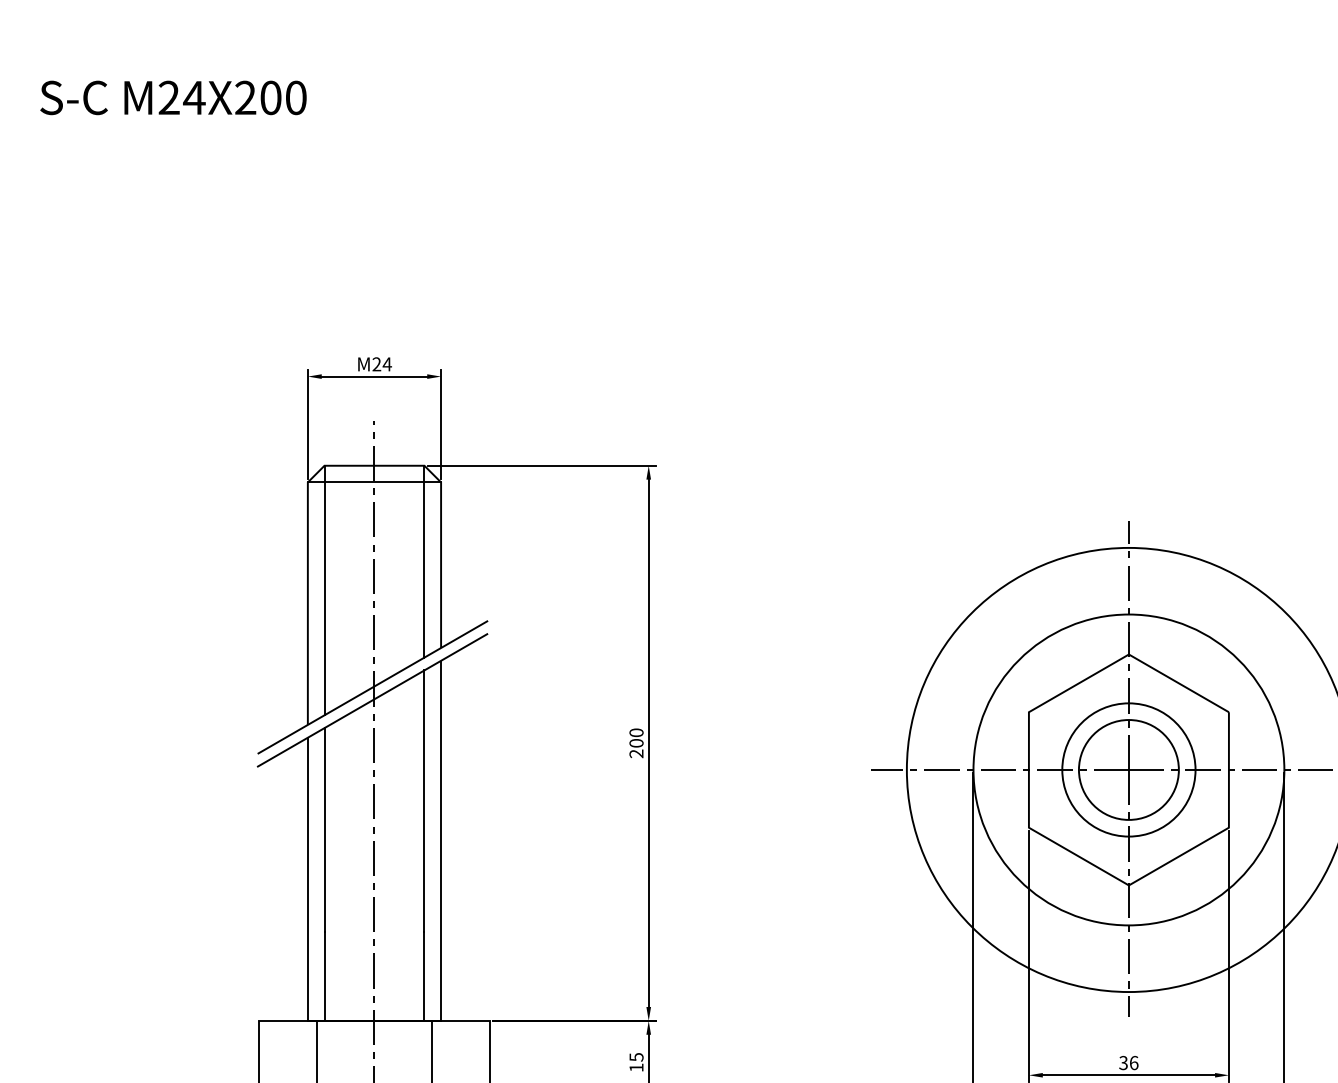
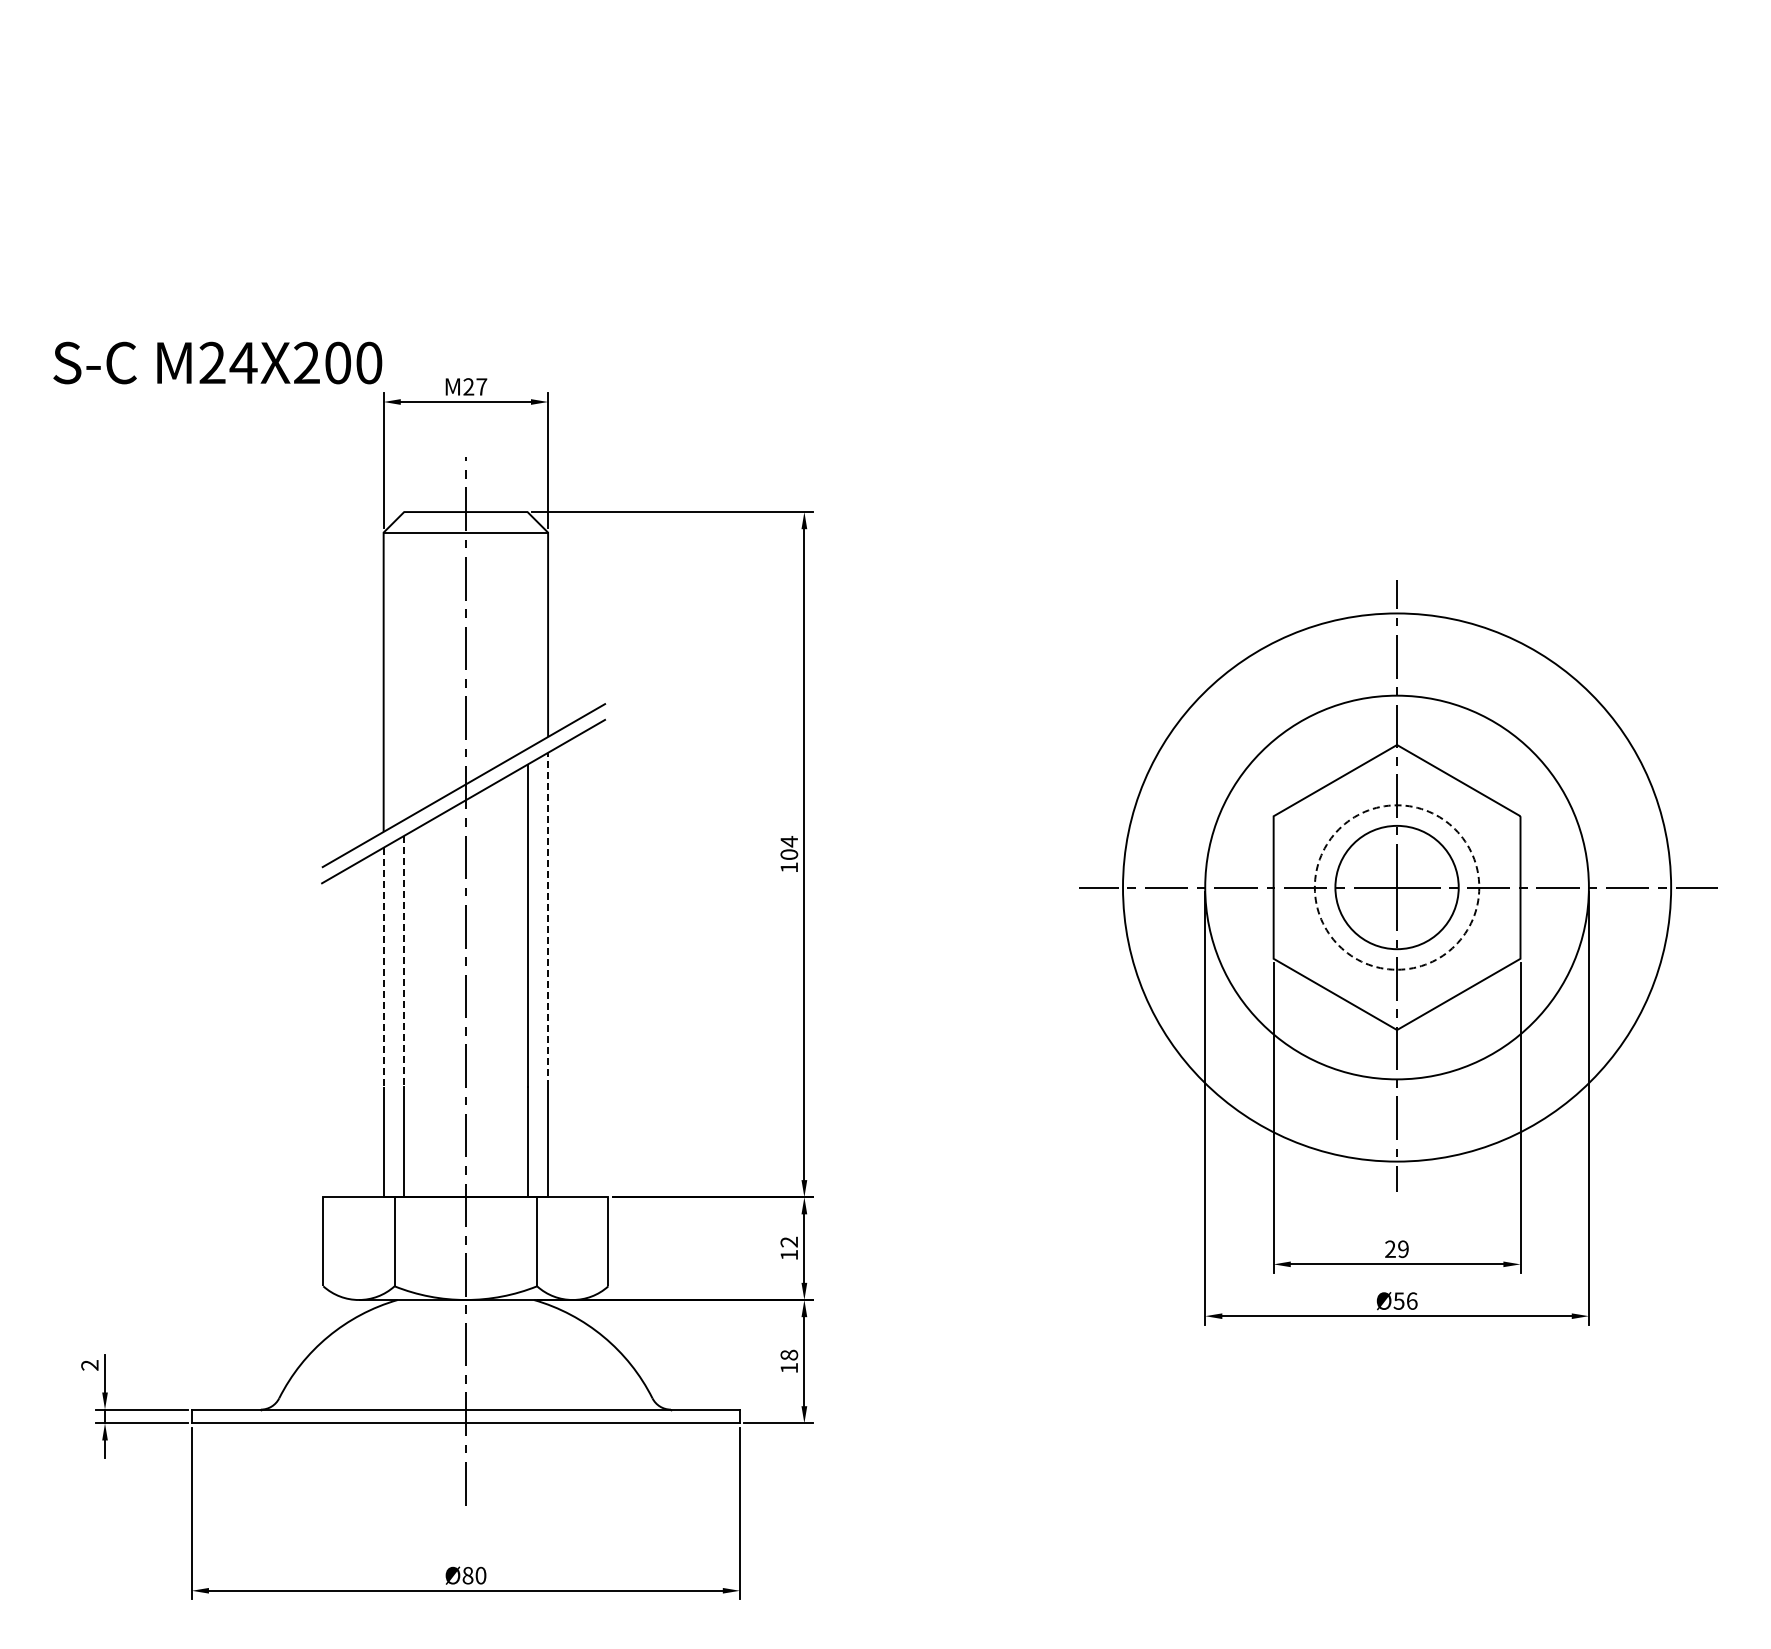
text: (173, 97) -> (217, 362), moved
text: (387, 364) -> (481, 386), M24 -> M27
line: (424, 561) -> (527, 630), removed
line: (324, 590) -> (404, 666), removed
text: (636, 743) -> (789, 854), 200 -> 104
circle: (1128, 769) -> (1396, 887), solid -> dashed
line: (441, 795) -> (548, 919), solid -> dashed
line: (324, 829) -> (404, 961), solid -> dashed
line: (307, 834) -> (383, 967), solid -> dashed
text: (636, 1056) -> (789, 1241), 15 -> 12
text: (1128, 1063) -> (1396, 1249), 36 -> 29

